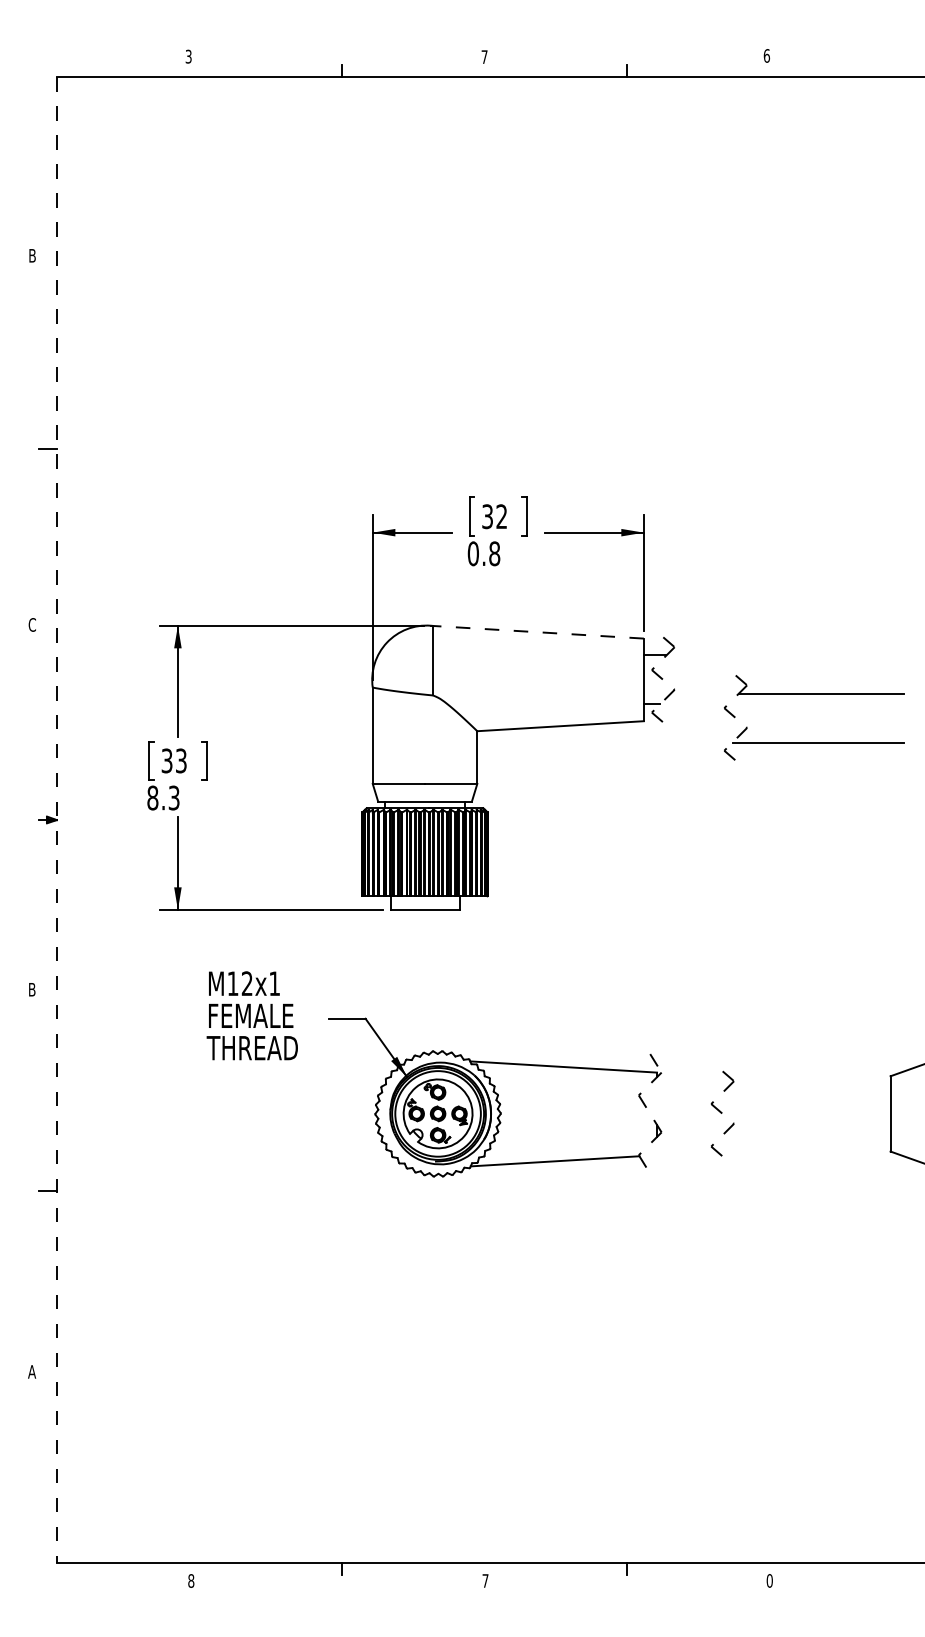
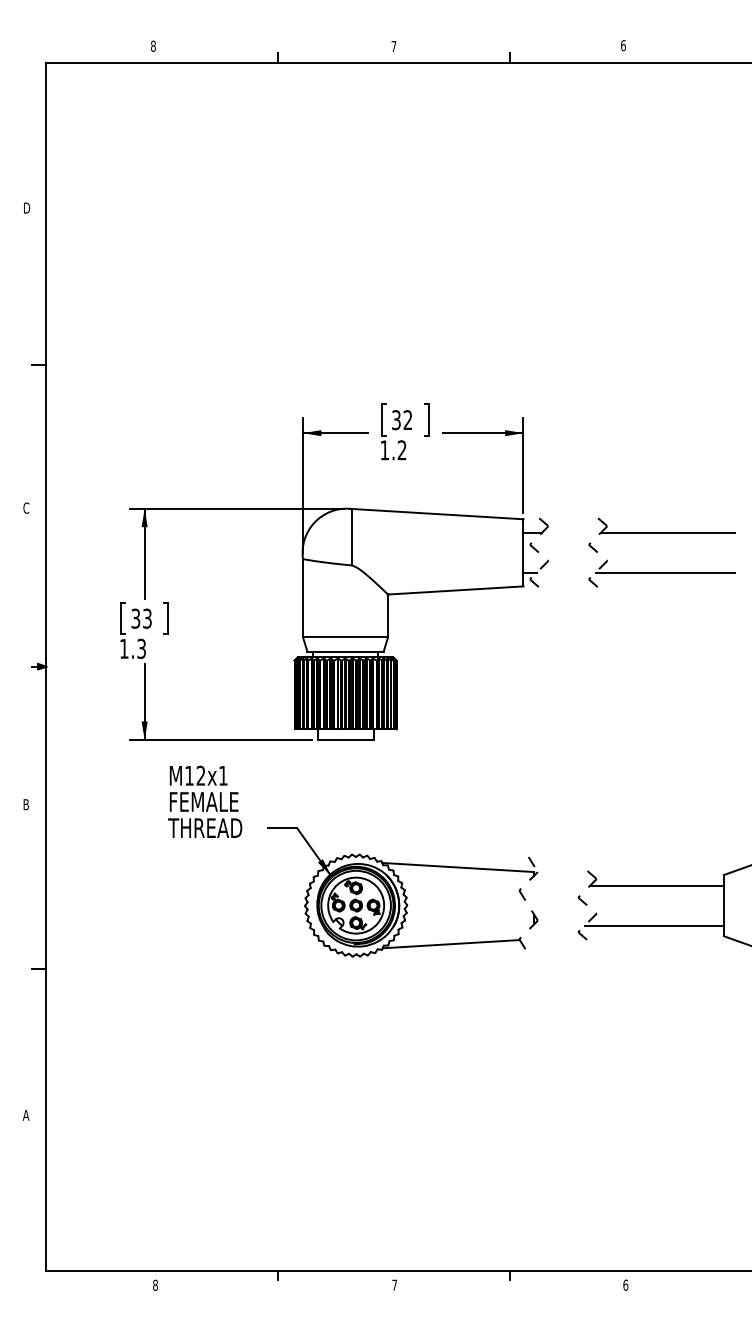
text: (188, 55) -> (153, 45), 3 -> 8
text: (33, 256) -> (27, 208), B -> D
text: (484, 554) -> (393, 450), 0.8 -> 1.2
line: (538, 632) -> (437, 514), dashed -> solid
part: (813, 694) -> (661, 533), moved
text: (151, 797) -> (123, 648), 8.3 -> 1.3
line: (57, 819) -> (46, 666), dashed -> solid
text: (252, 1015) -> (205, 801), moved
line: (807, 1089) -> (656, 885), added
line: (803, 1138) -> (653, 925), added
text: (769, 1579) -> (625, 1284), 0 -> 6

